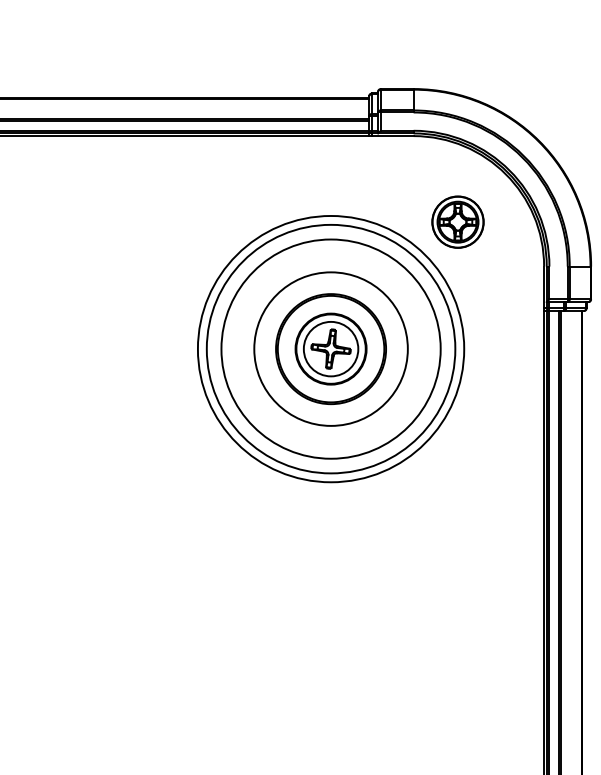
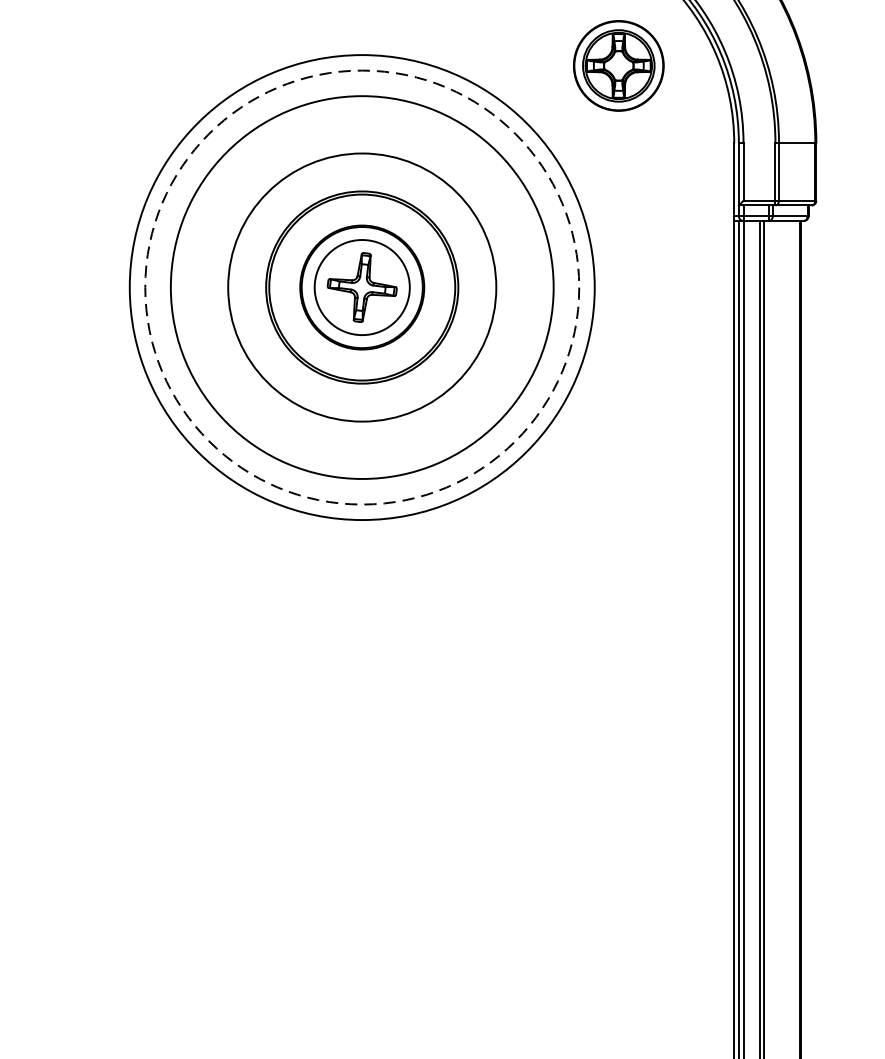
part: (457, 221) -> (617, 64), moved
circle: (330, 348) -> (361, 286), solid -> dashed

